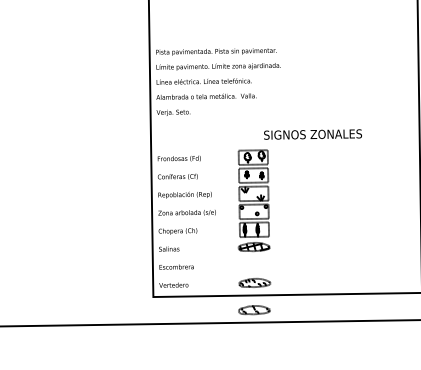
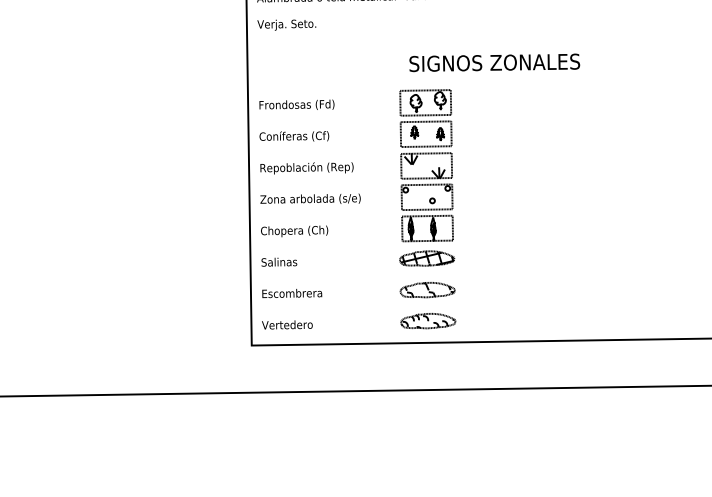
text: (312, 134) -> (493, 62), moved
part: (254, 310) -> (427, 290), moved

